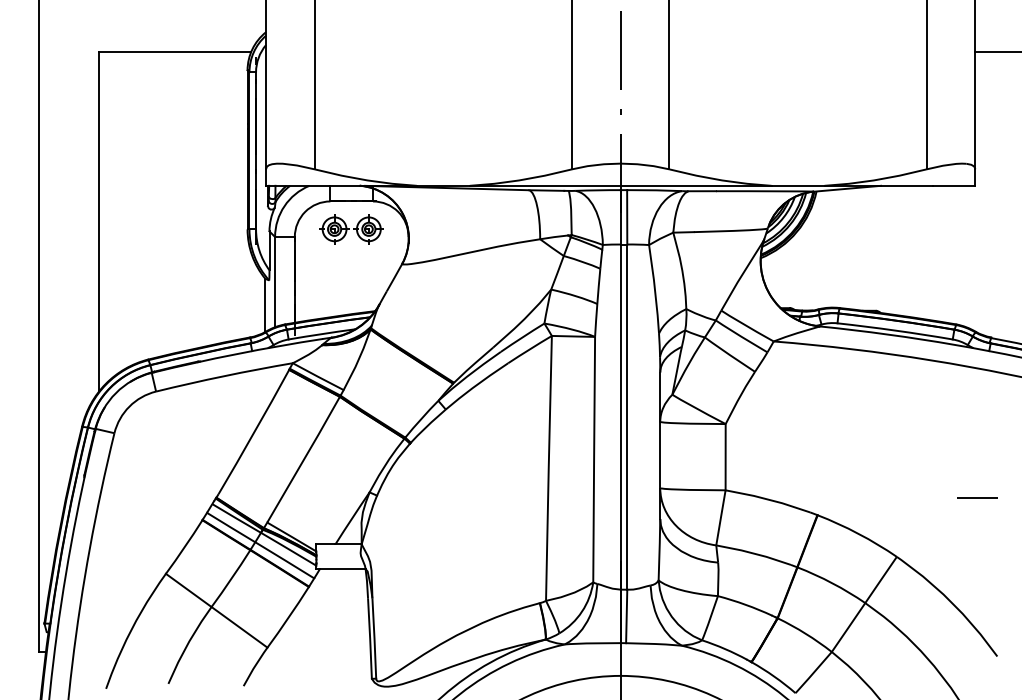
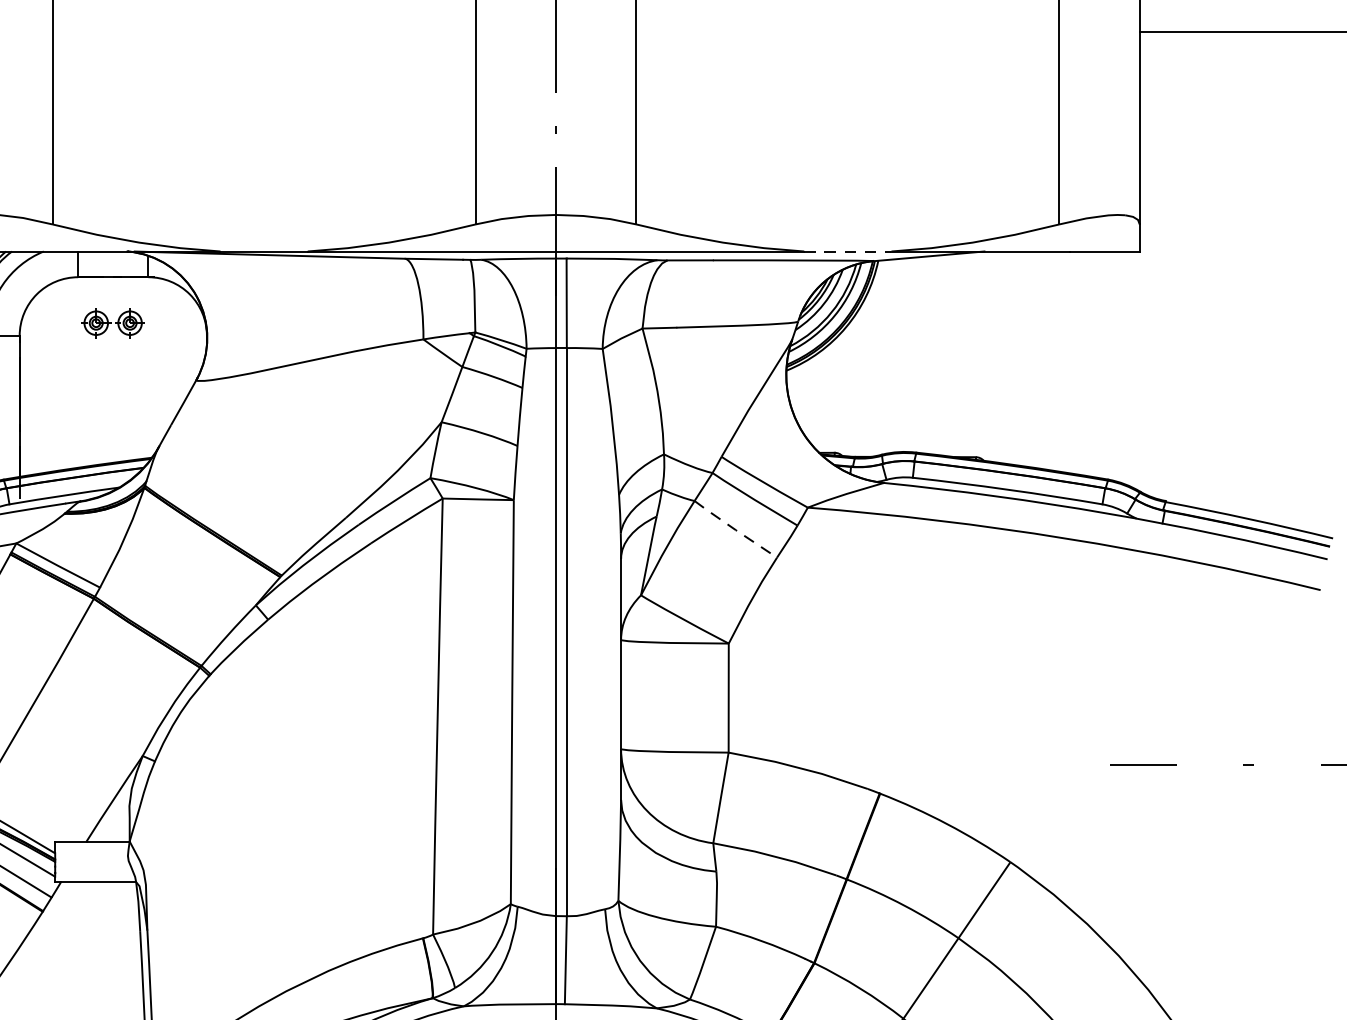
line: (798, 185) -> (848, 250), solid -> dashed
part: (351, 229) -> (112, 323), size x0.6
line: (729, 355) -> (735, 530), solid -> dashed

